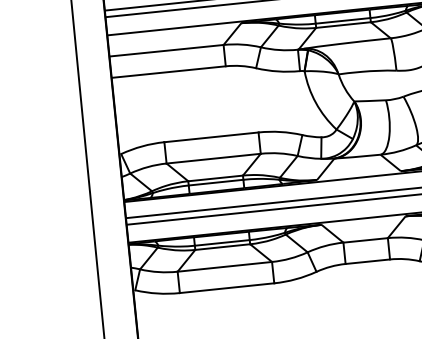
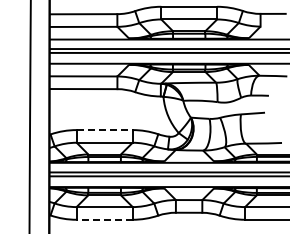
line: (211, 138) -> (104, 130), solid -> dashed
line: (226, 287) -> (104, 219), solid -> dashed

